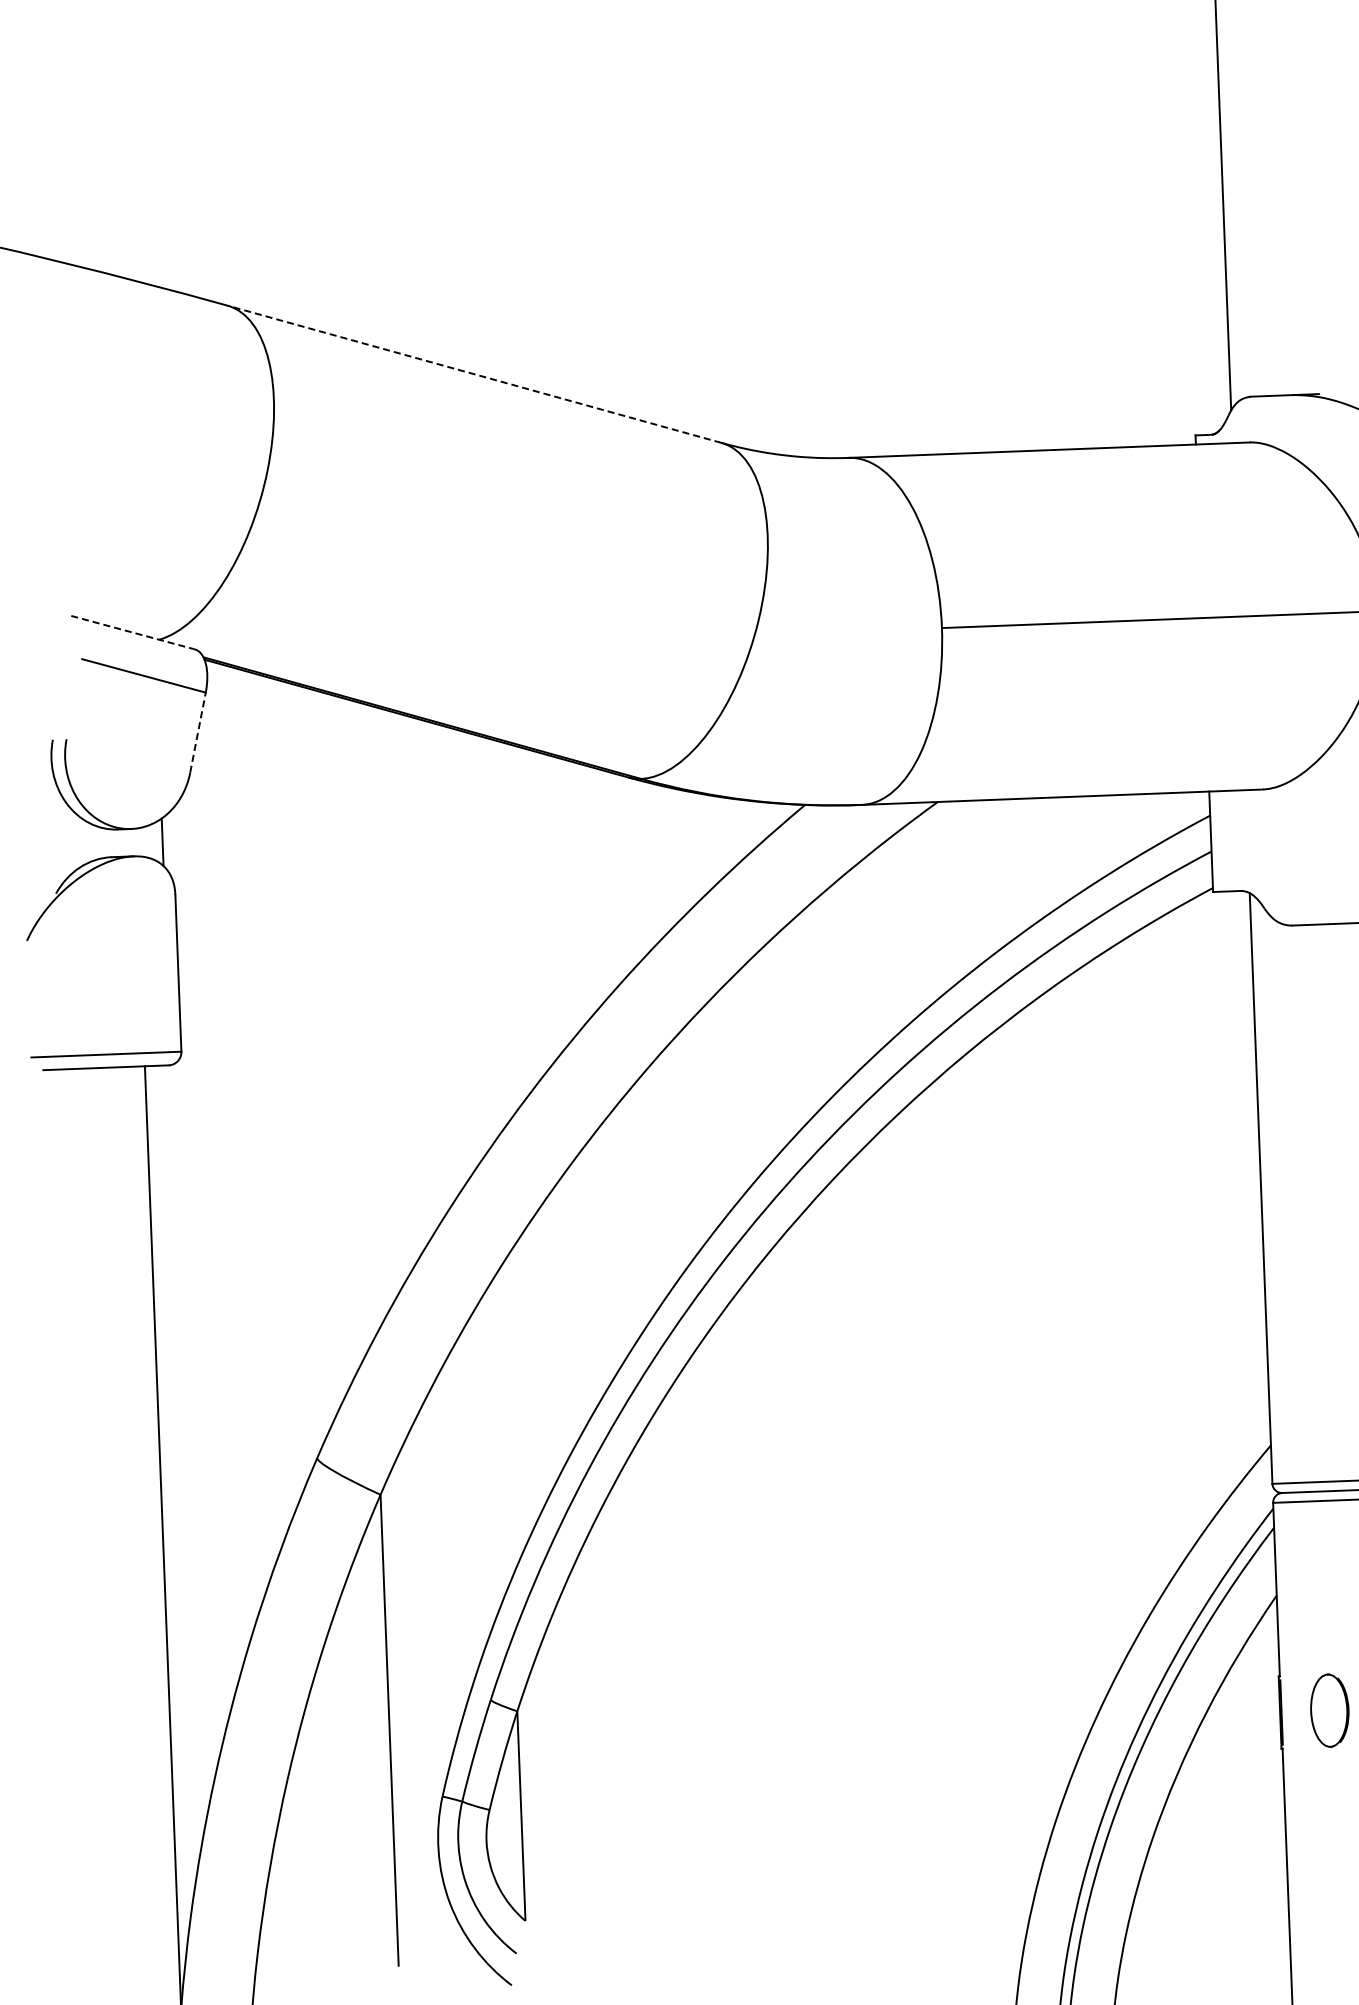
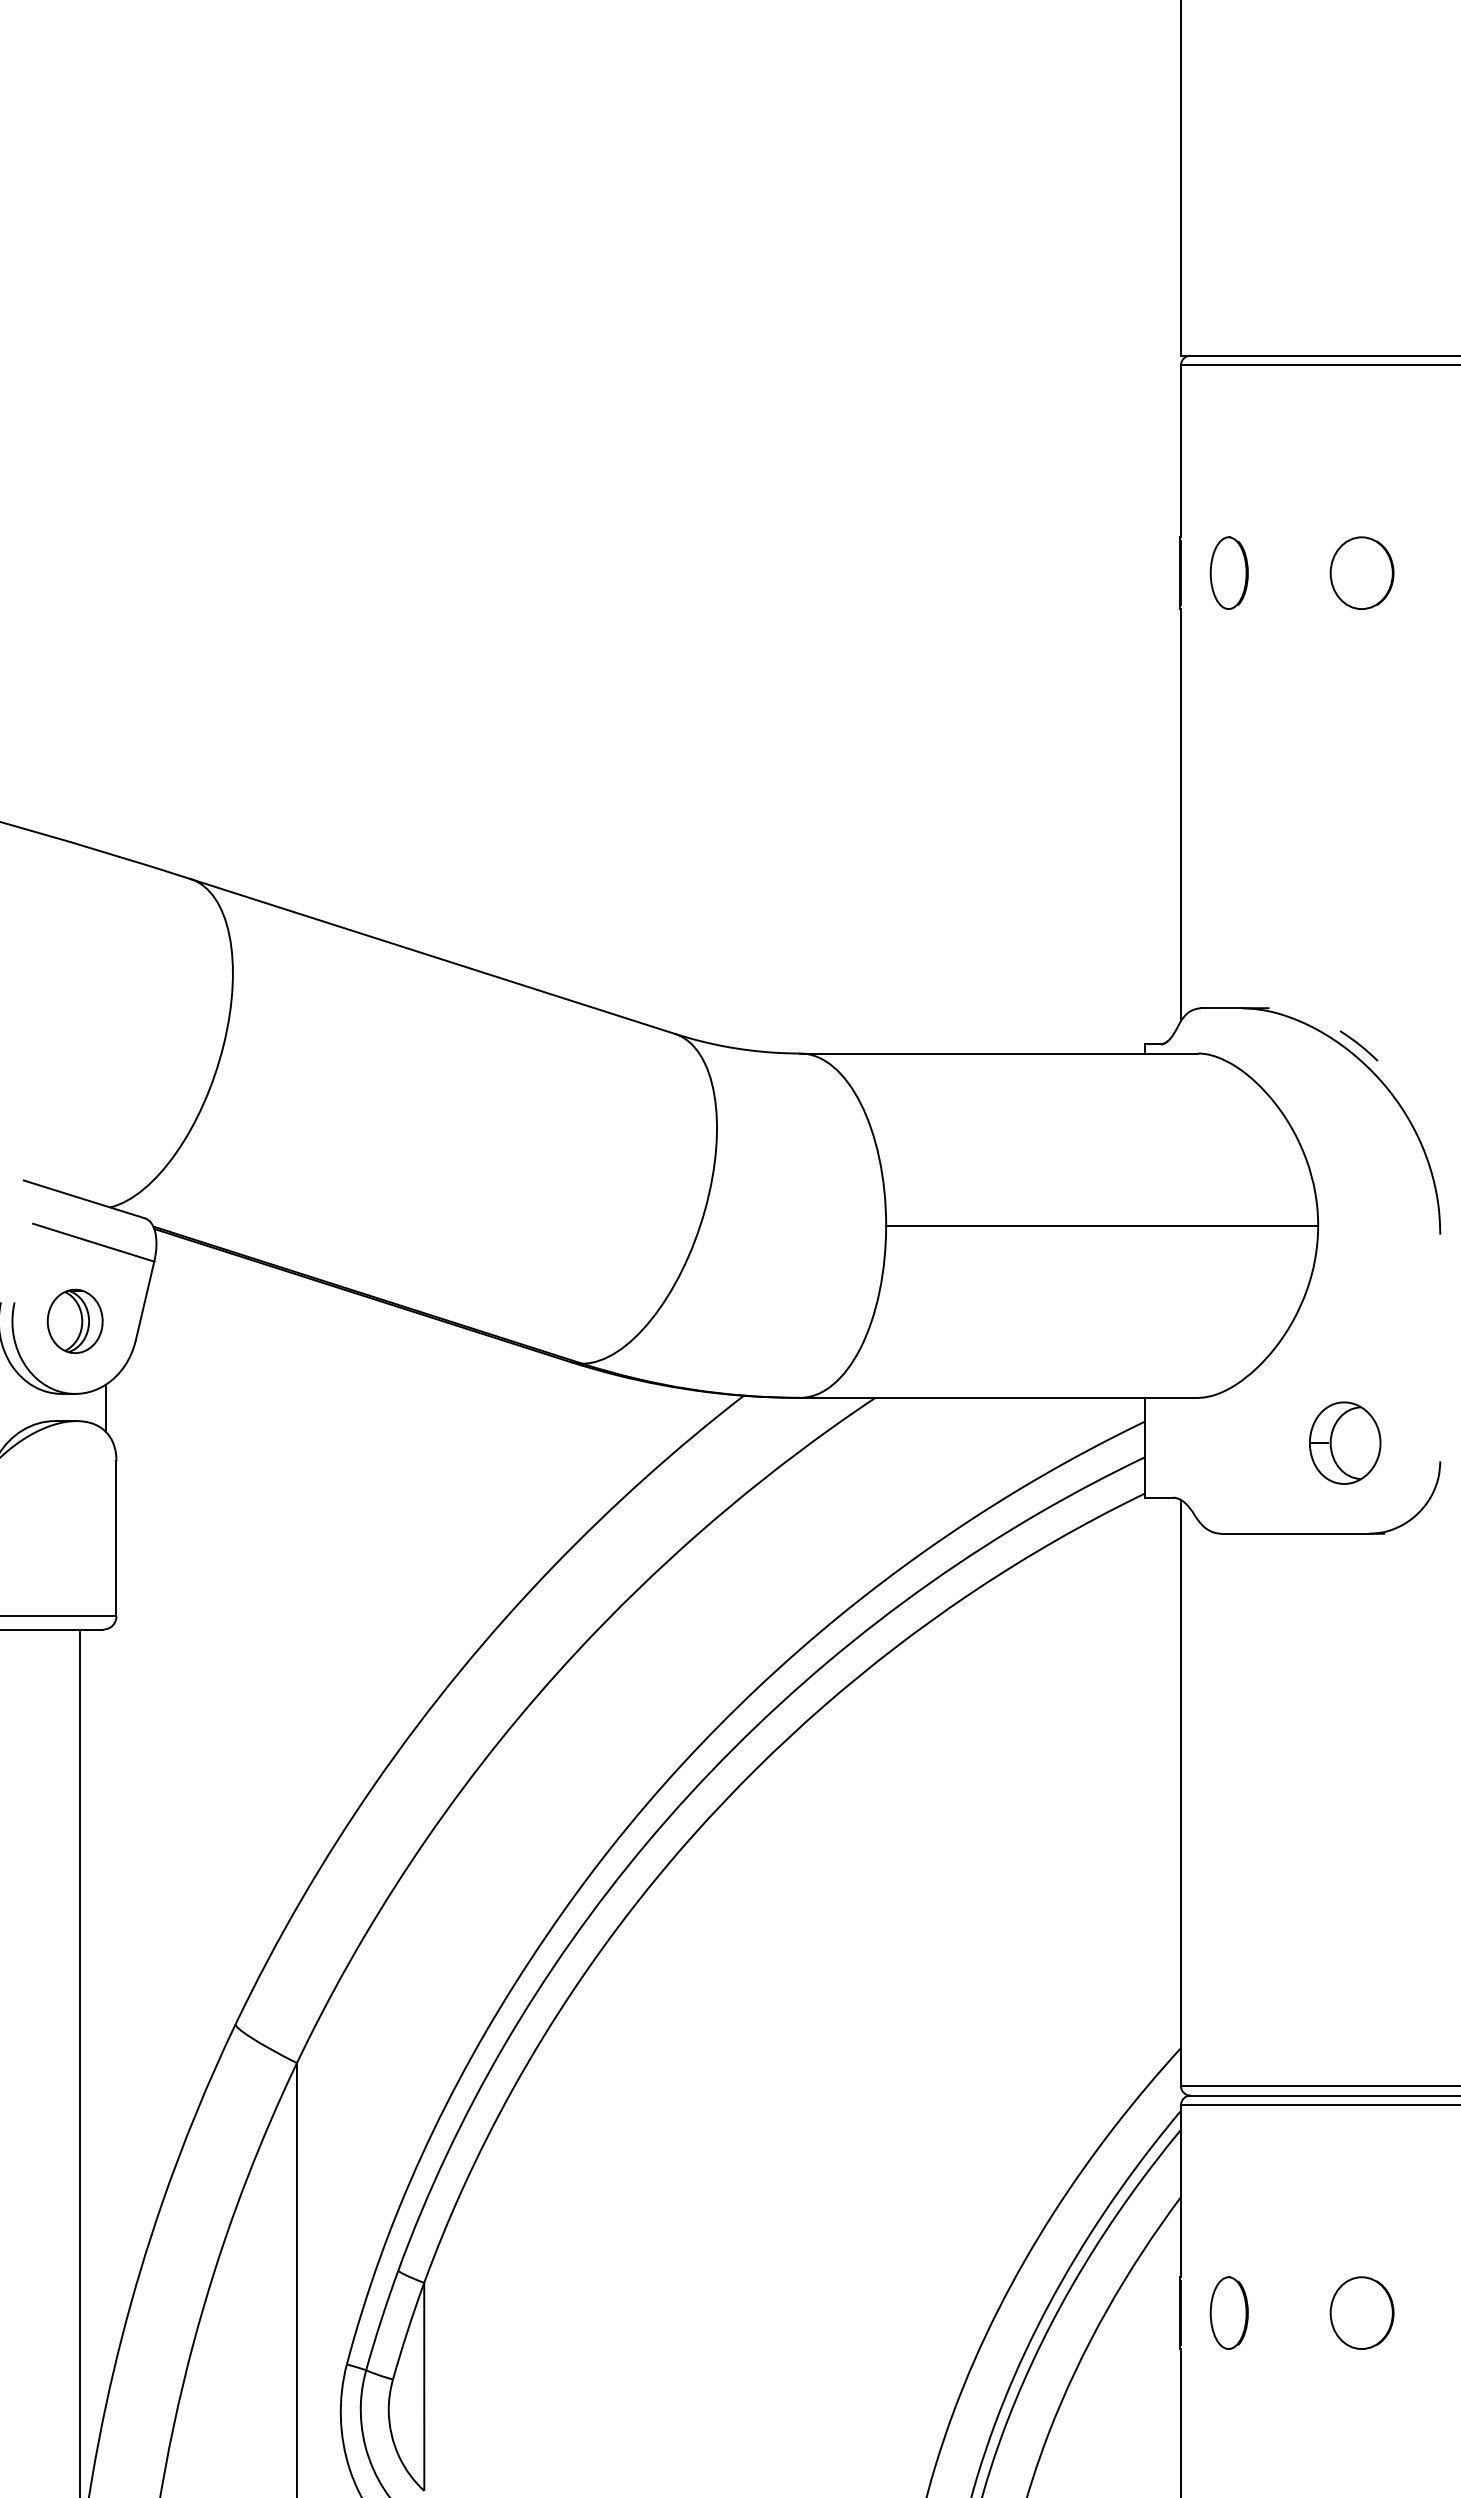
line: (474, 374) -> (432, 956), dashed -> solid
line: (134, 632) -> (85, 1199), dashed -> solid
line: (198, 732) -> (145, 1300), dashed -> solid
part: (127, 755) -> (74, 1320), added

